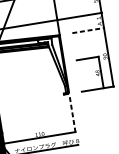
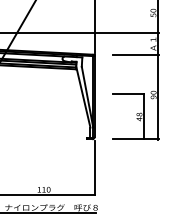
line: (88, 30) -> (136, 54), dashed -> solid
line: (72, 113) -> (94, 167), dashed -> solid

